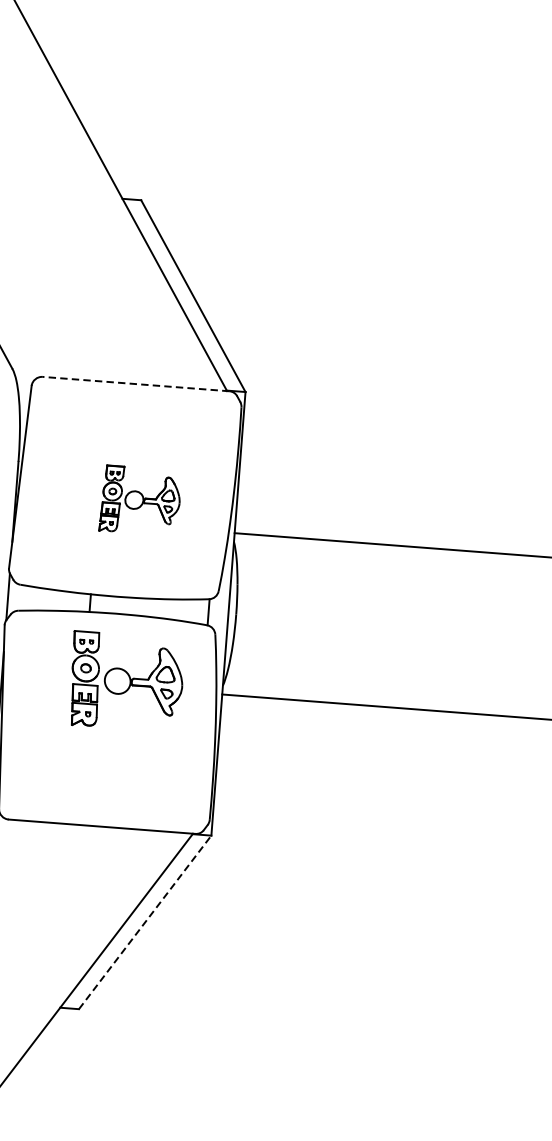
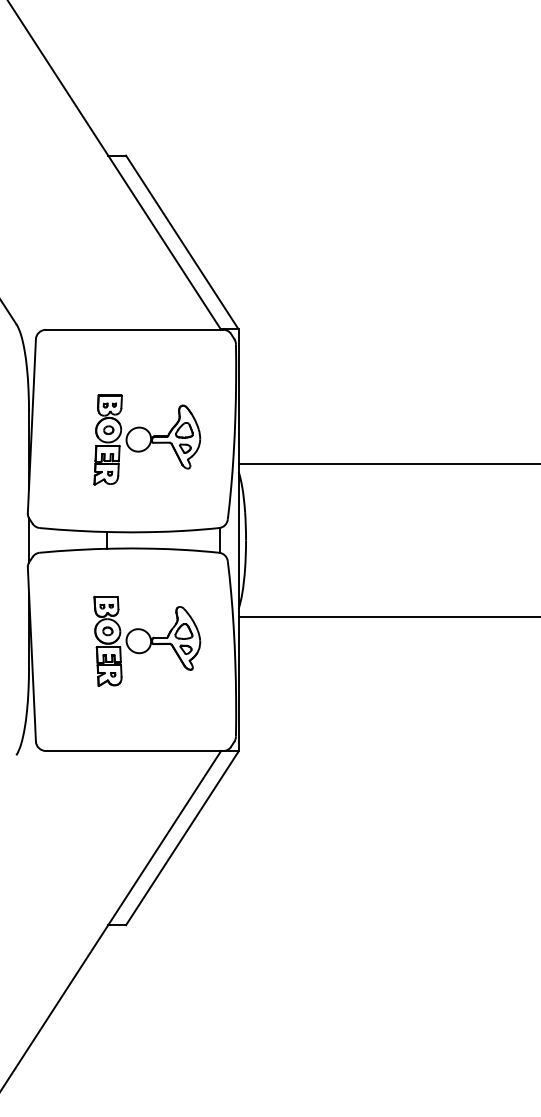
line: (136, 383) -> (134, 329), dashed -> solid
part: (140, 500) -> (147, 439), size x1.43
part: (126, 681) -> (147, 640), moved
line: (145, 922) -> (182, 838), dashed -> solid

